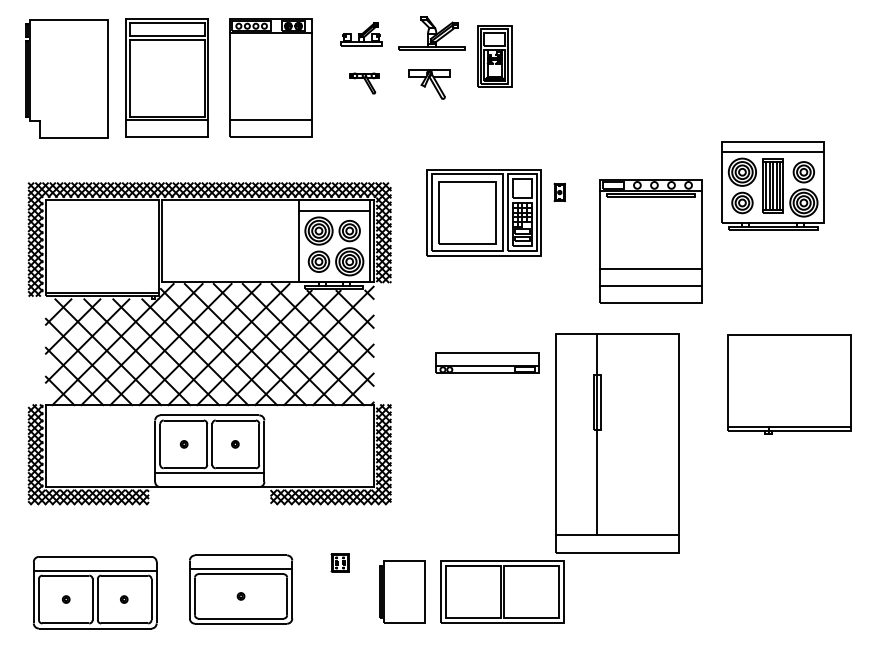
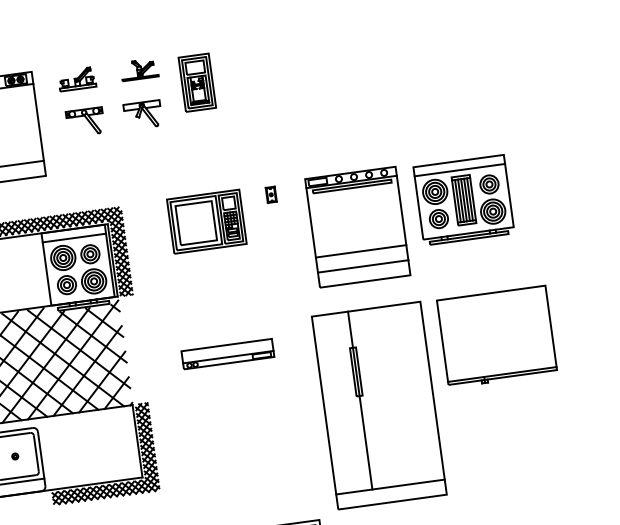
part: (432, 33) -> (139, 69), size x0.62
part: (364, 83) -> (85, 122), size x1.43
part: (772, 185) -> (463, 199), moved
part: (483, 212) -> (206, 221), size x0.71
part: (617, 443) -> (379, 405), moved

